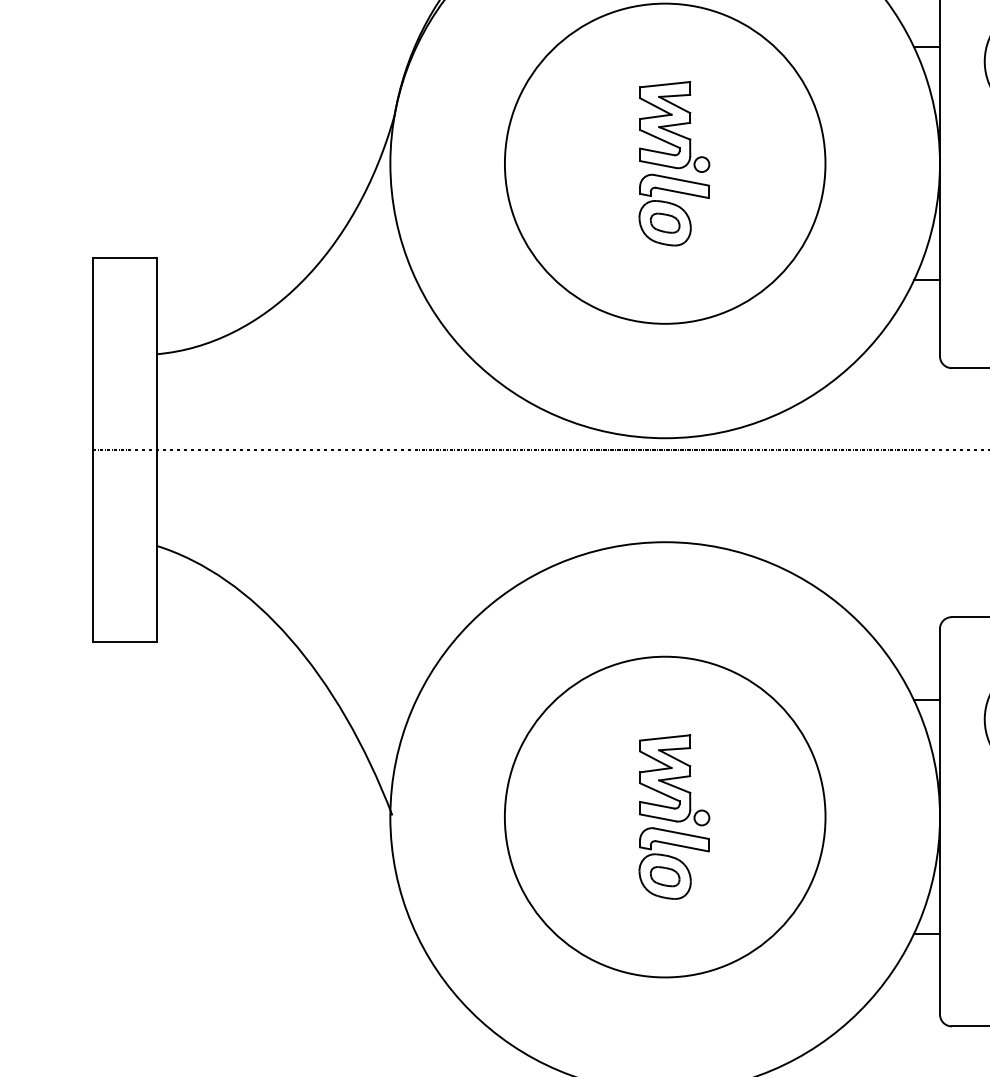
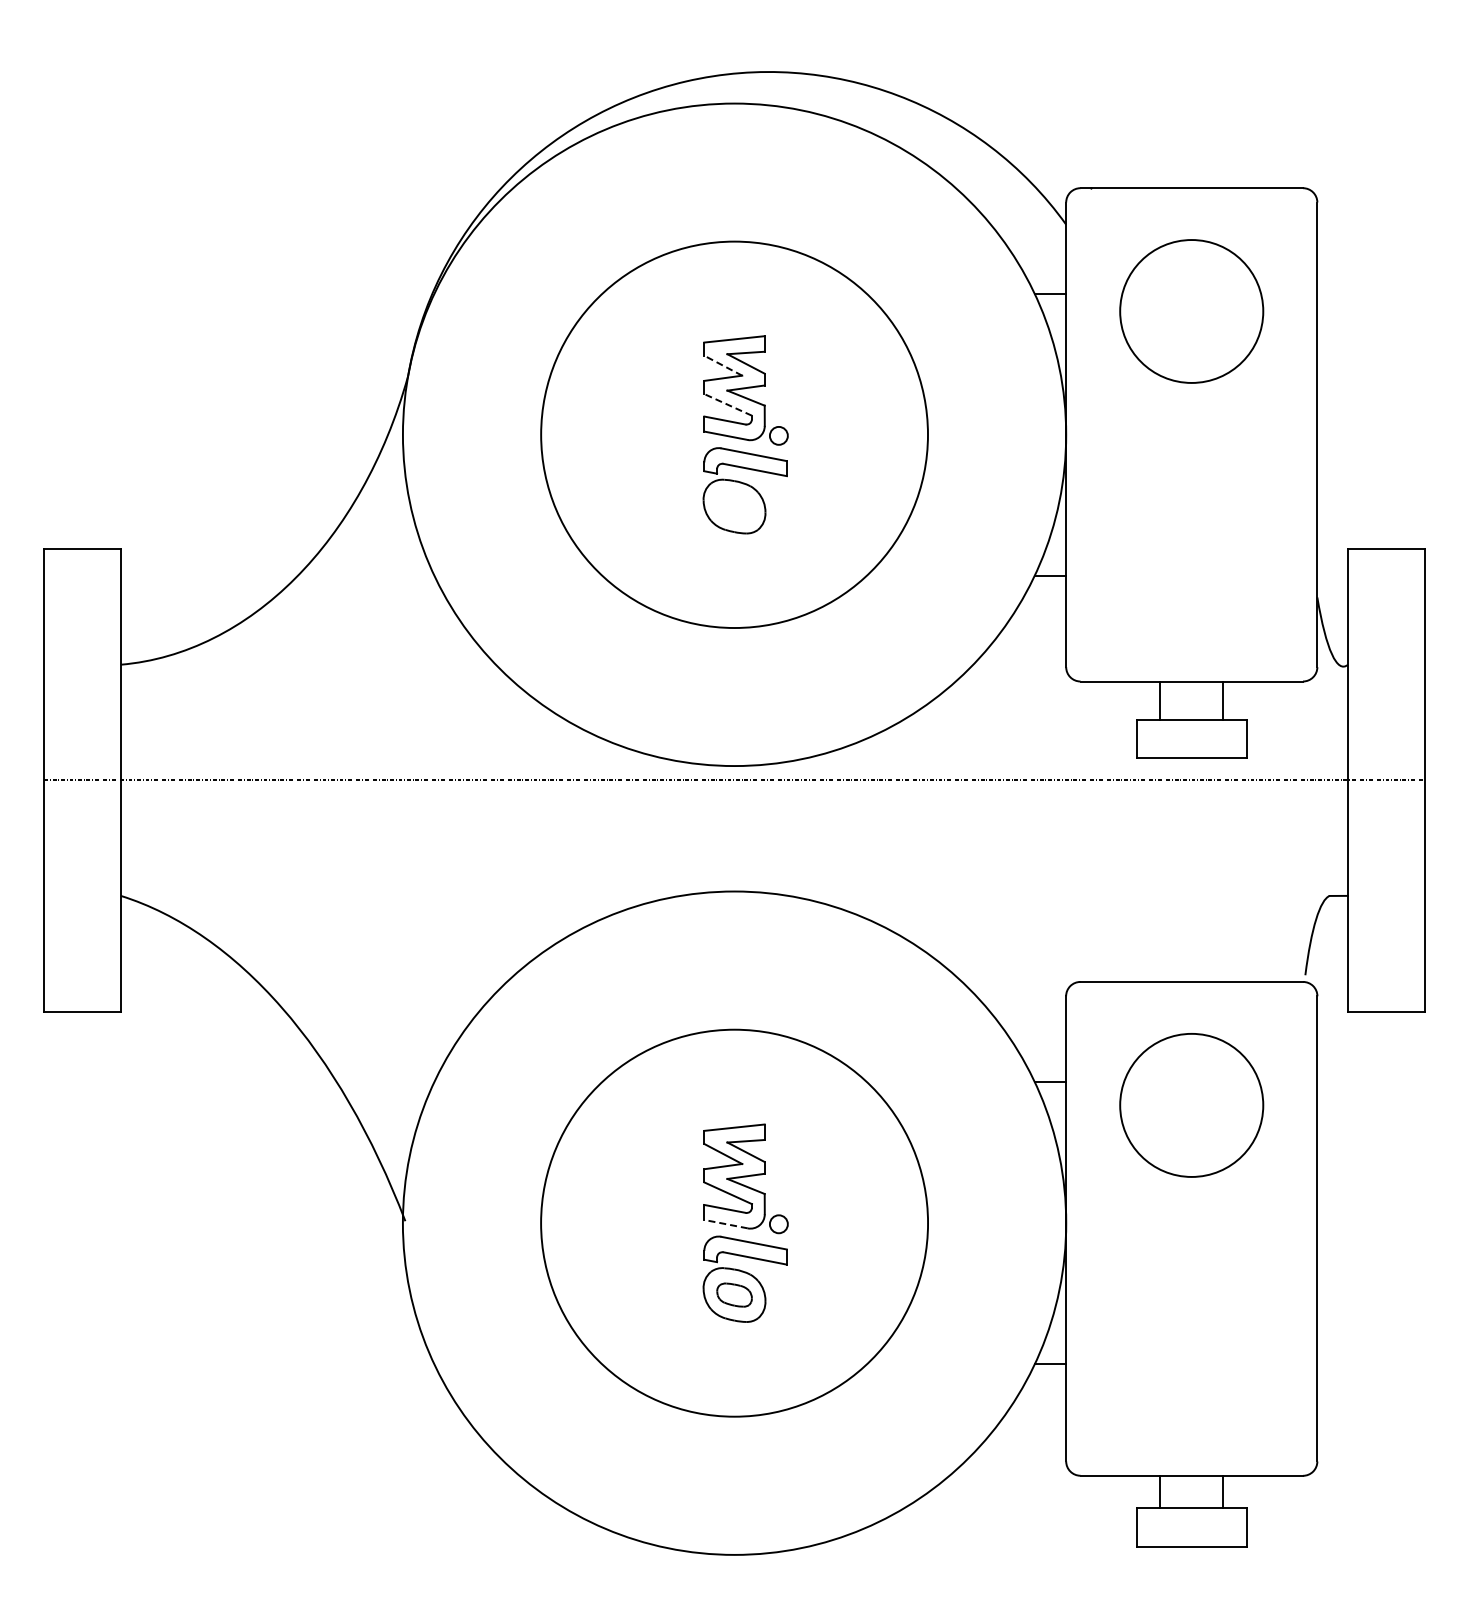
line: (655, 106) -> (722, 365), solid -> dashed
line: (659, 138) -> (727, 404), solid -> dashed
part: (665, 223) -> (734, 506), removed
line: (657, 818) -> (725, 1224), solid -> dashed

